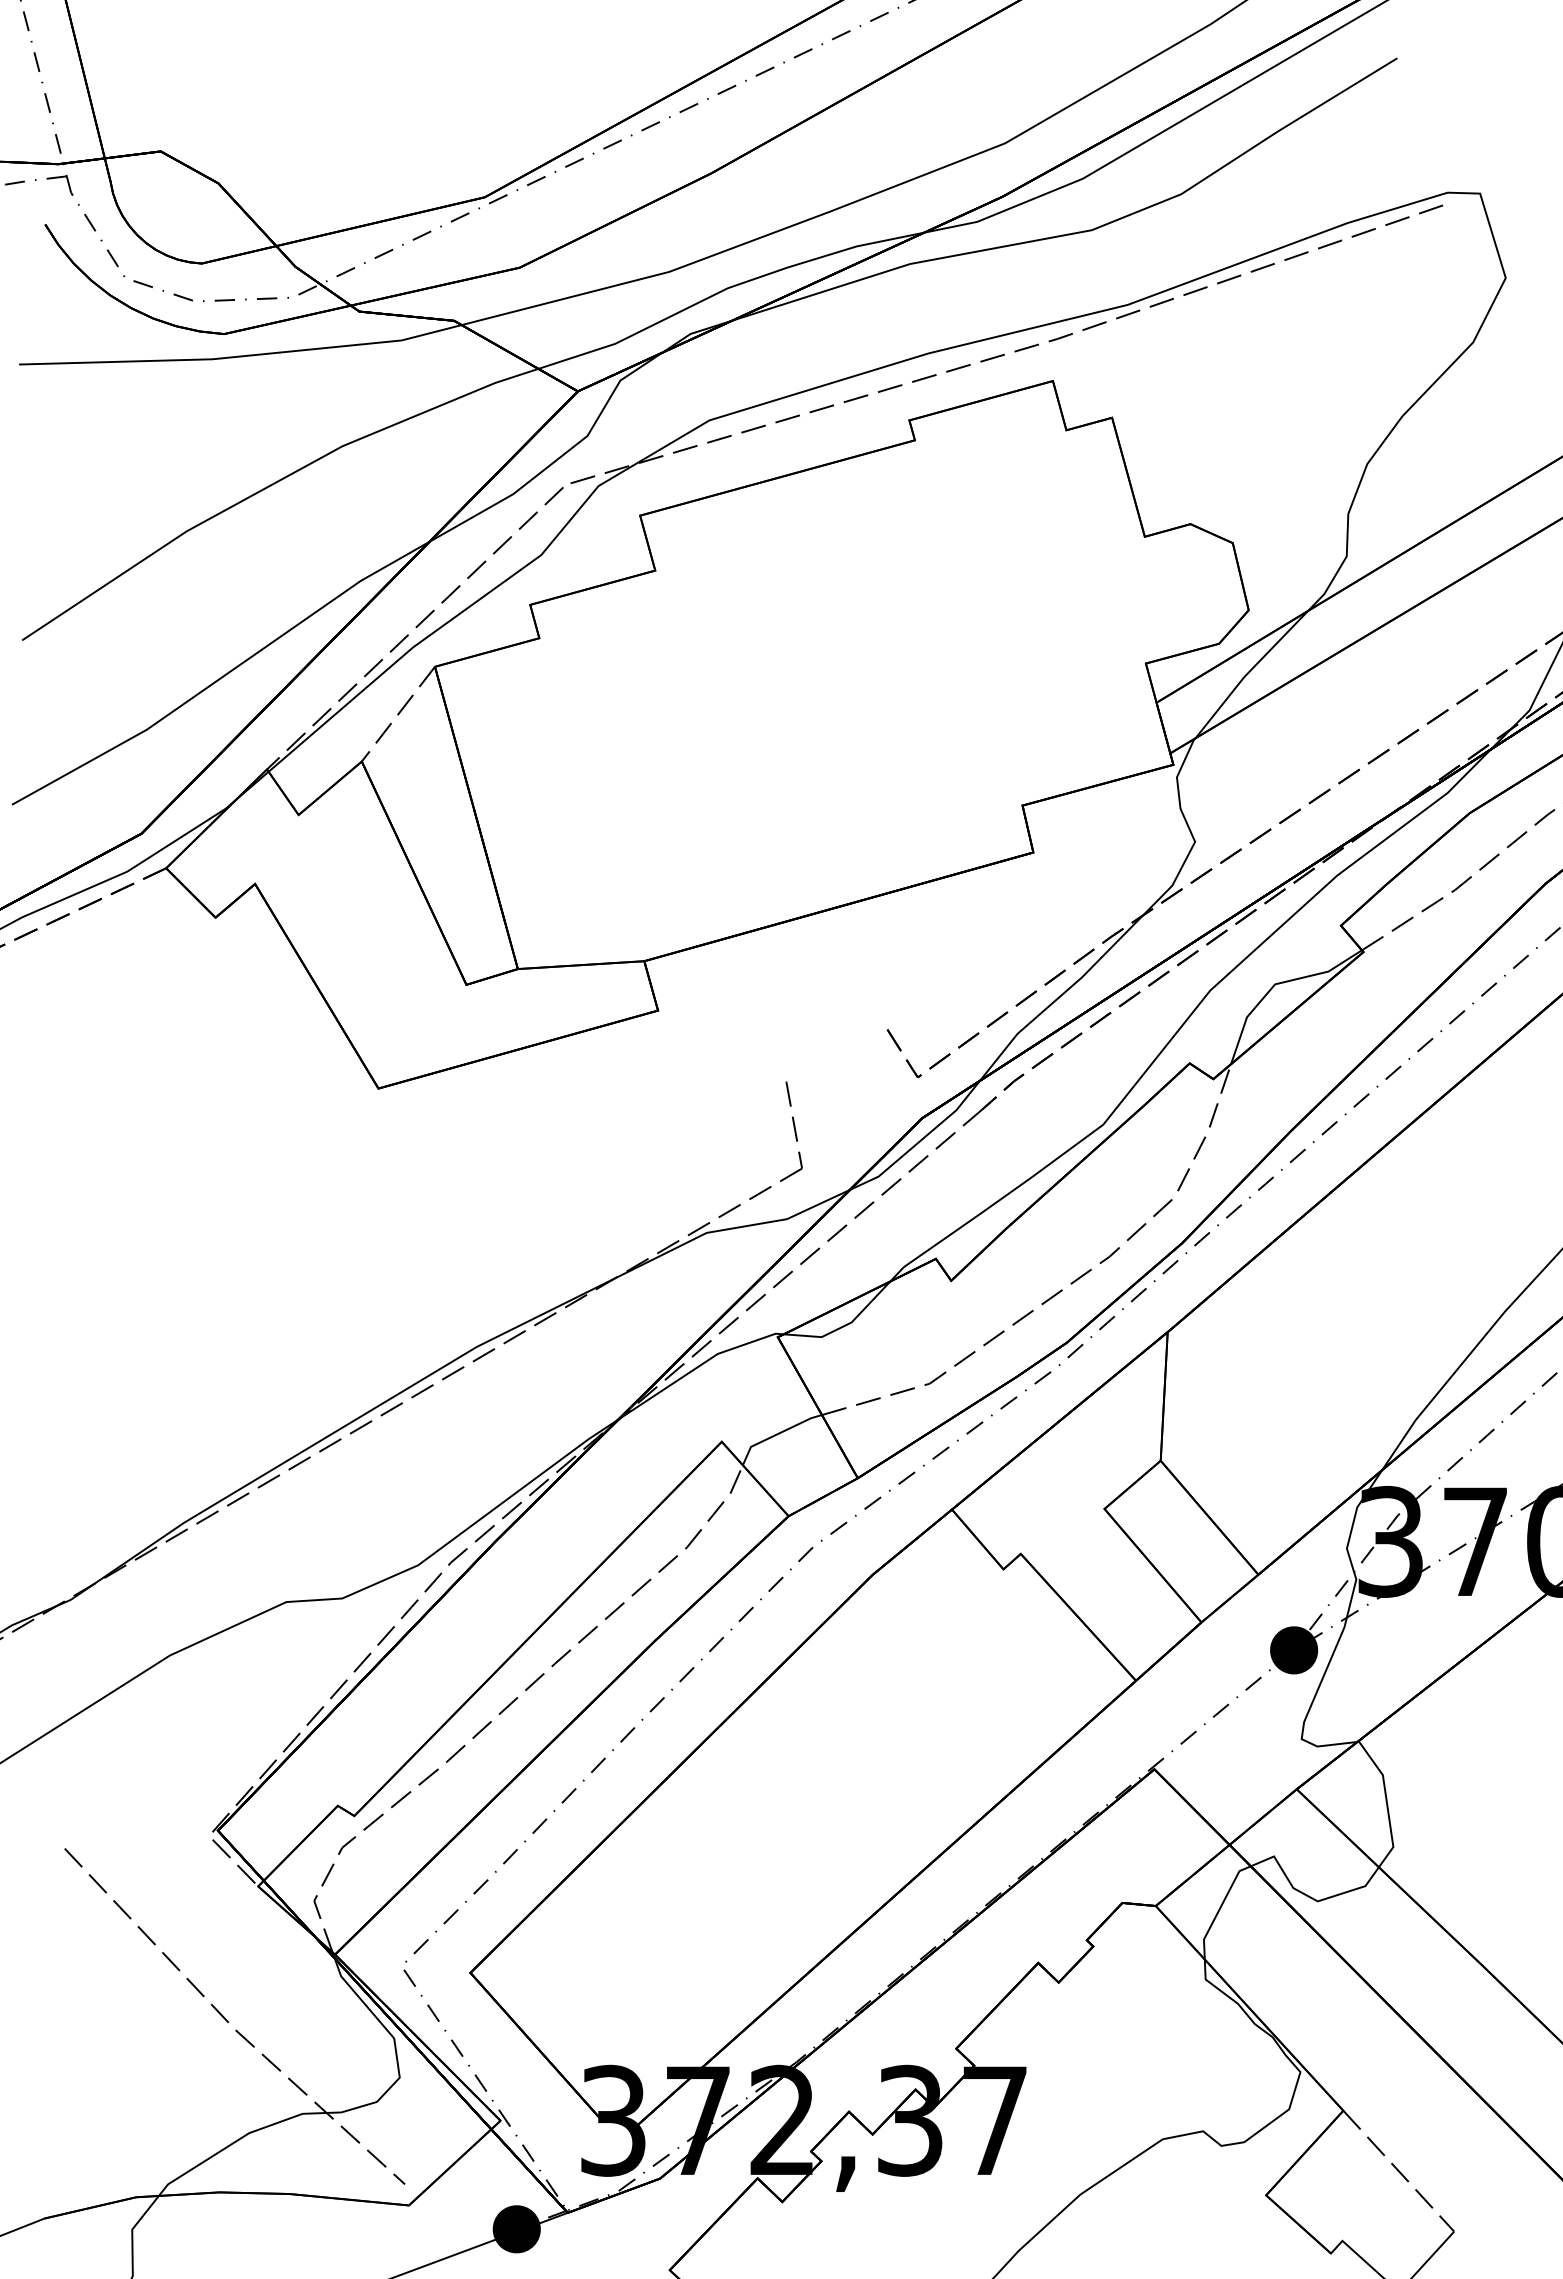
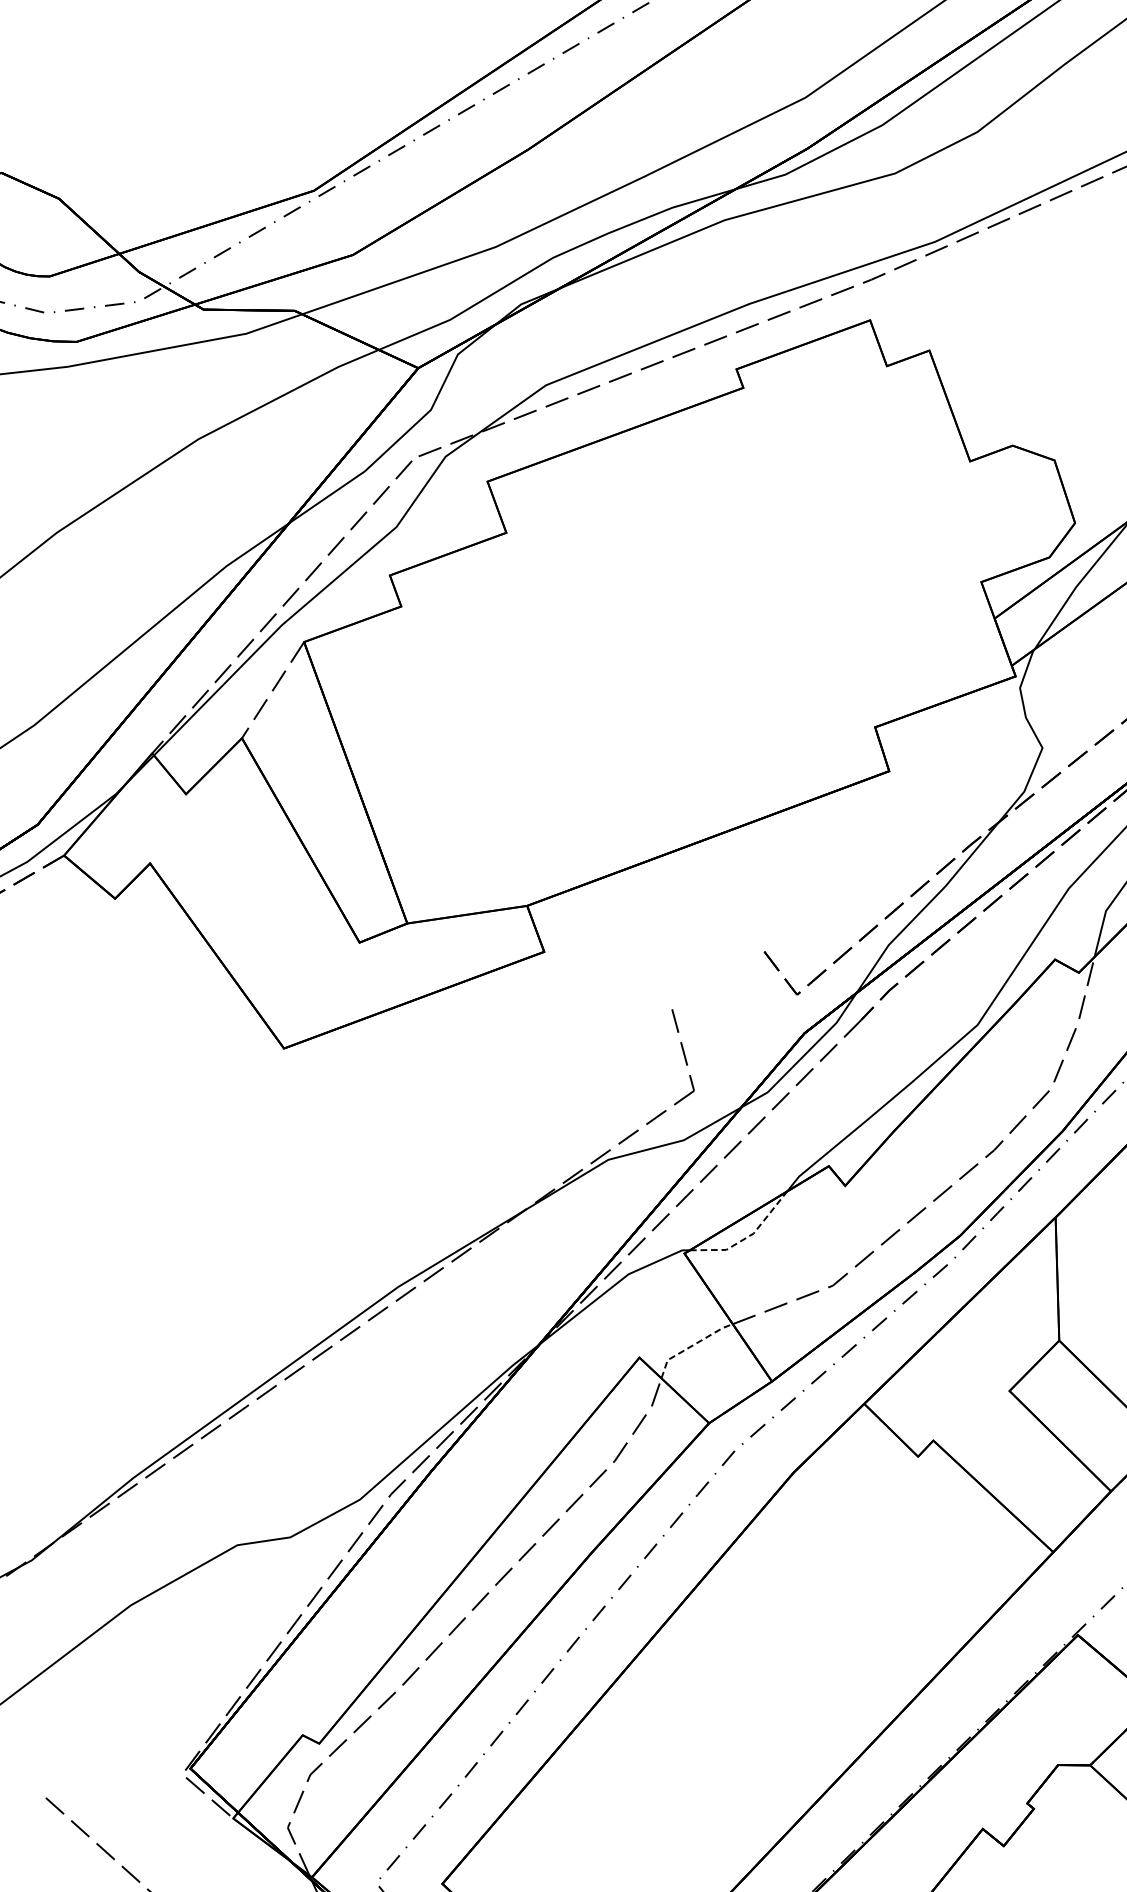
line: (845, 1325) -> (748, 1236), solid -> dashed
line: (777, 1434) -> (691, 1346), solid -> dashed

